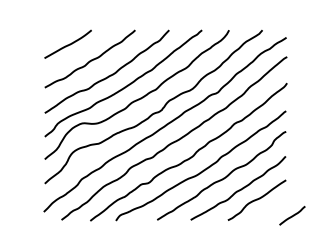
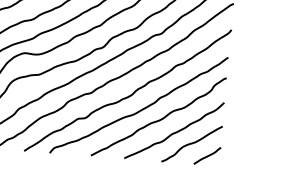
curve: (292, 215) -> (207, 155), moved

